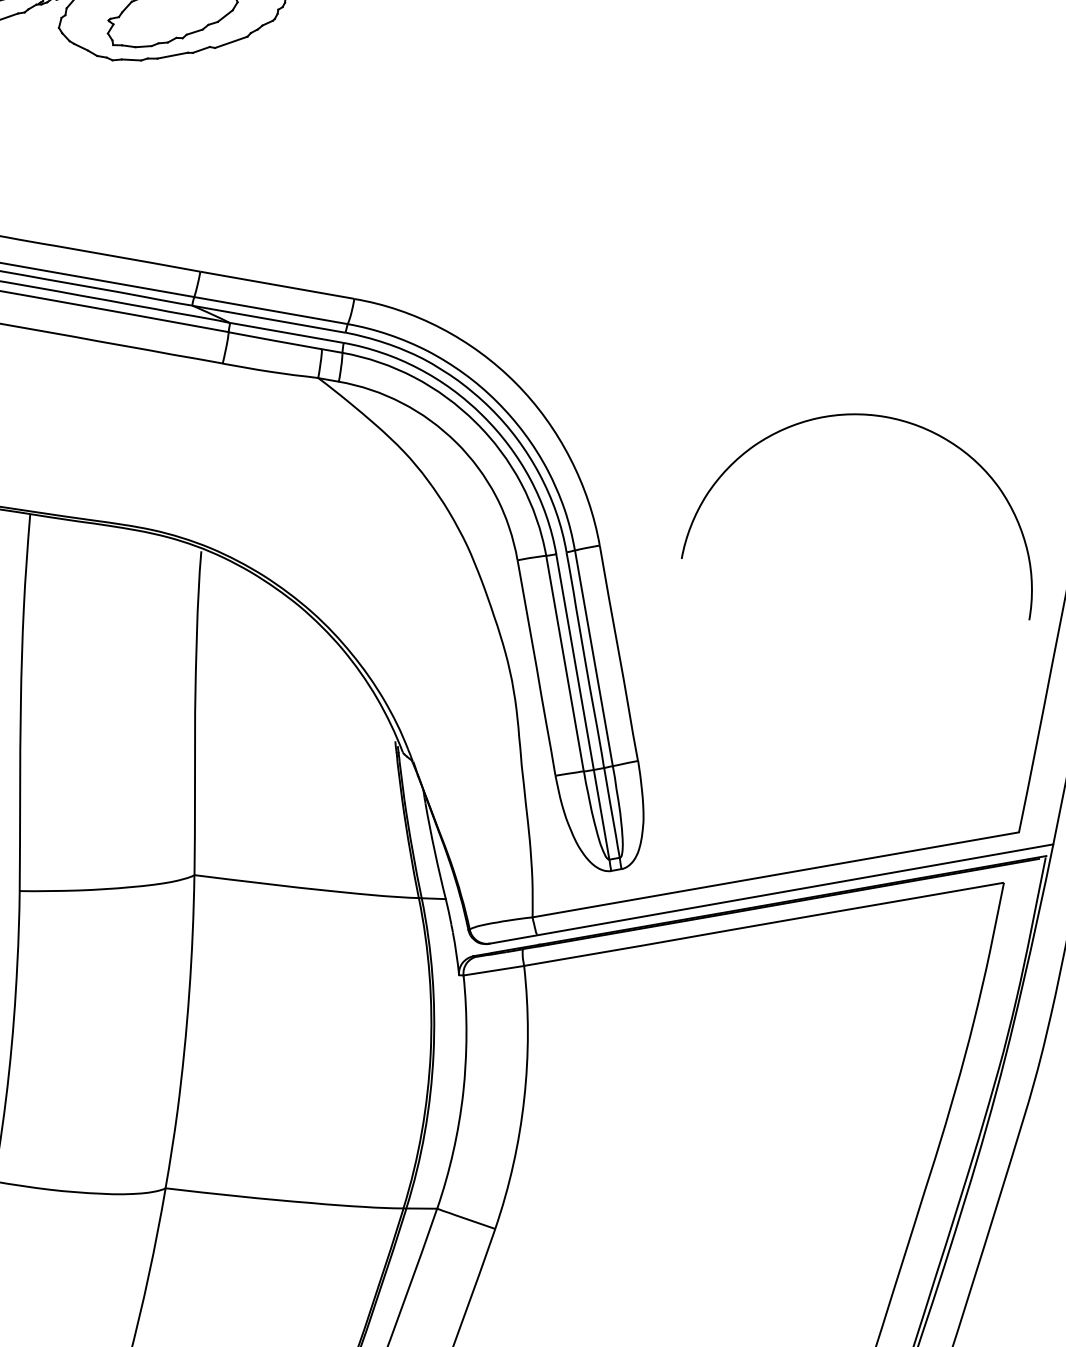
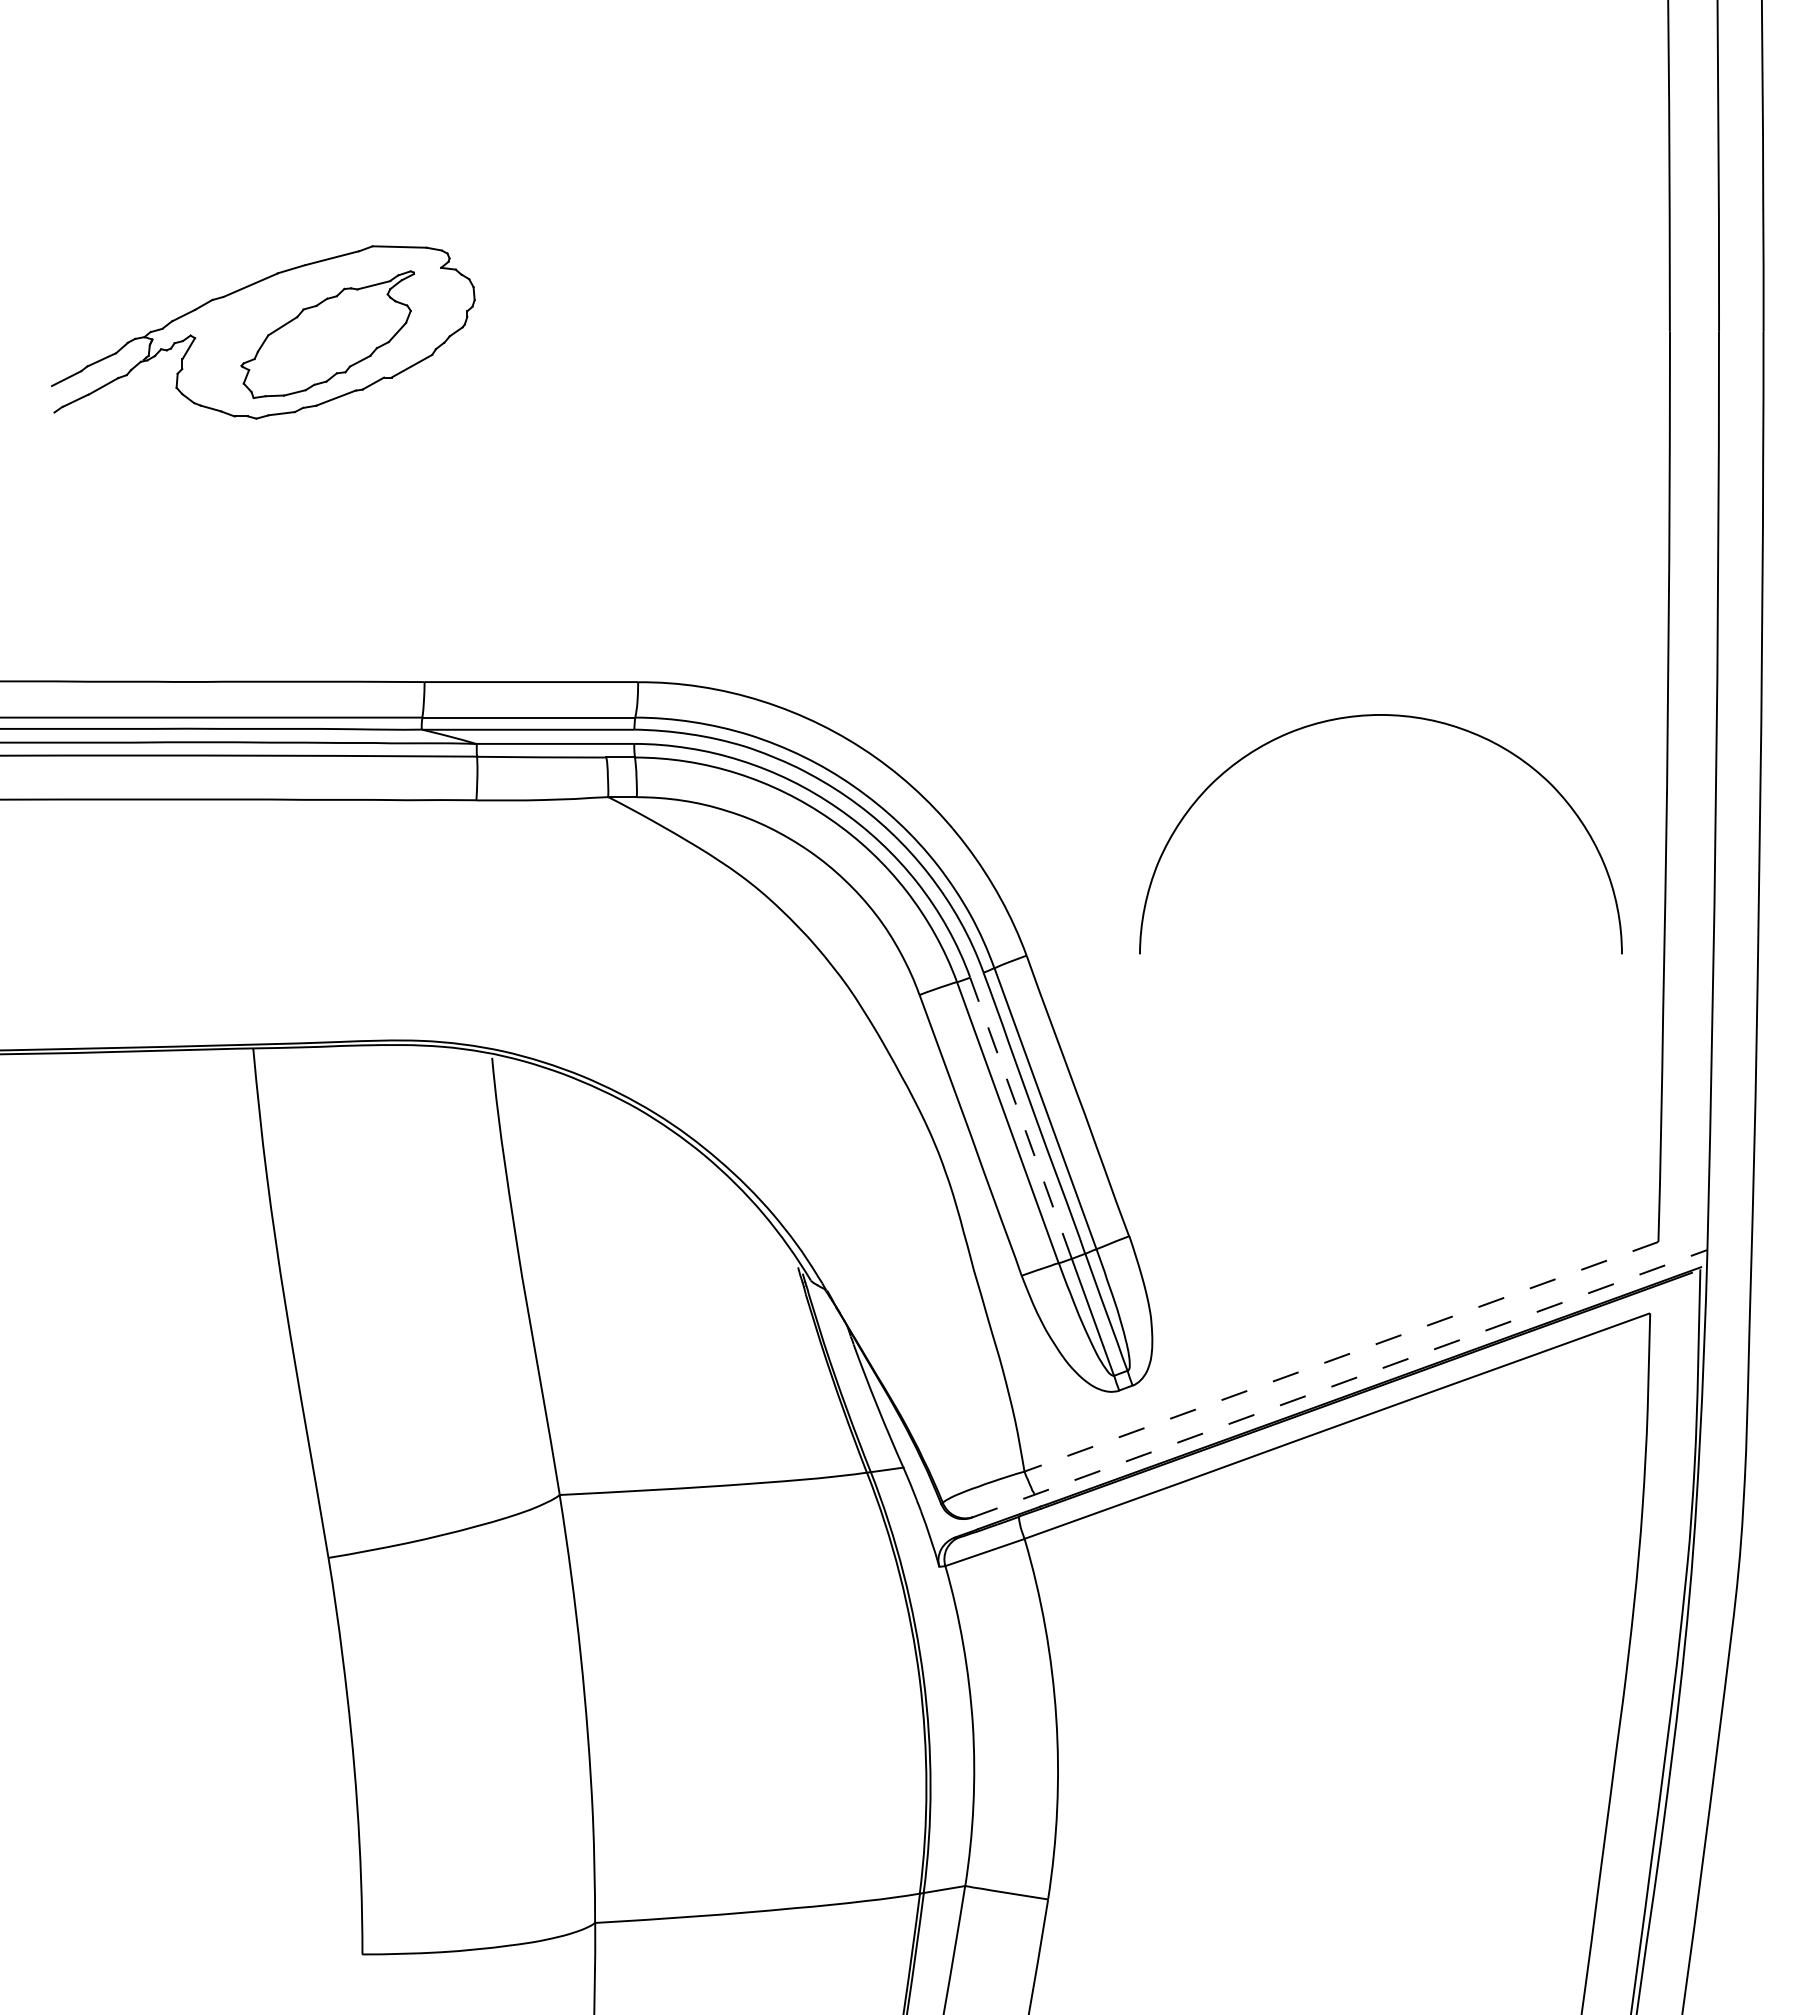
line: (574, 661) -> (1020, 1117), solid -> dashed
line: (775, 874) -> (1340, 1356), solid -> dashed
line: (771, 894) -> (1340, 1383), solid -> dashed

